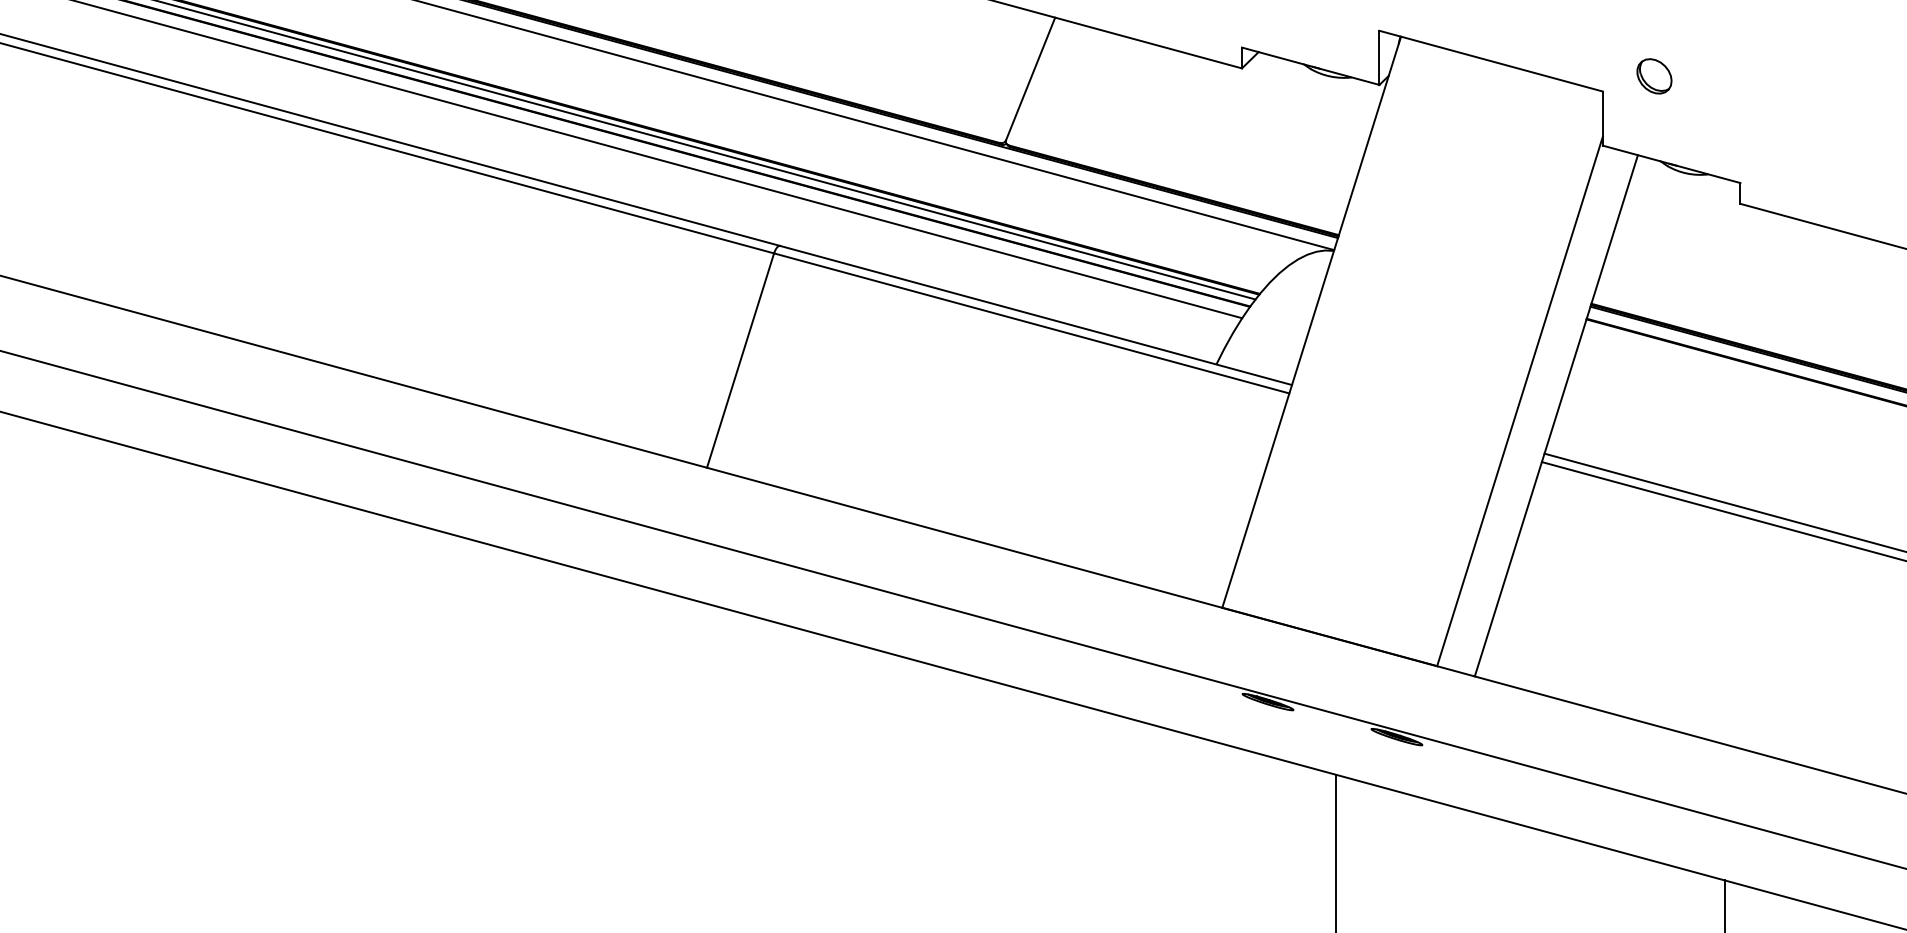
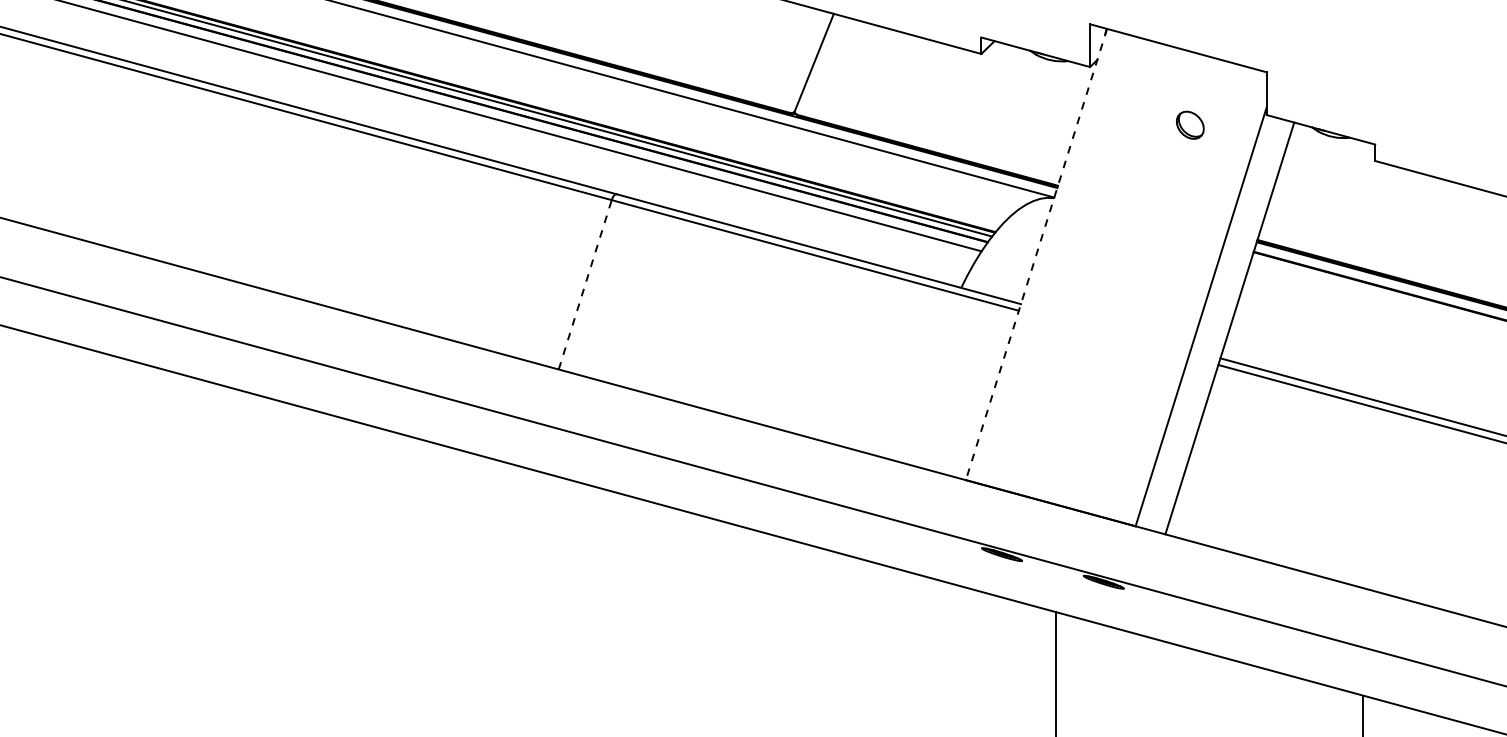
part: (1654, 75) -> (1190, 124), moved
line: (1311, 323) -> (1036, 255), solid -> dashed
line: (740, 360) -> (585, 284), solid -> dashed

